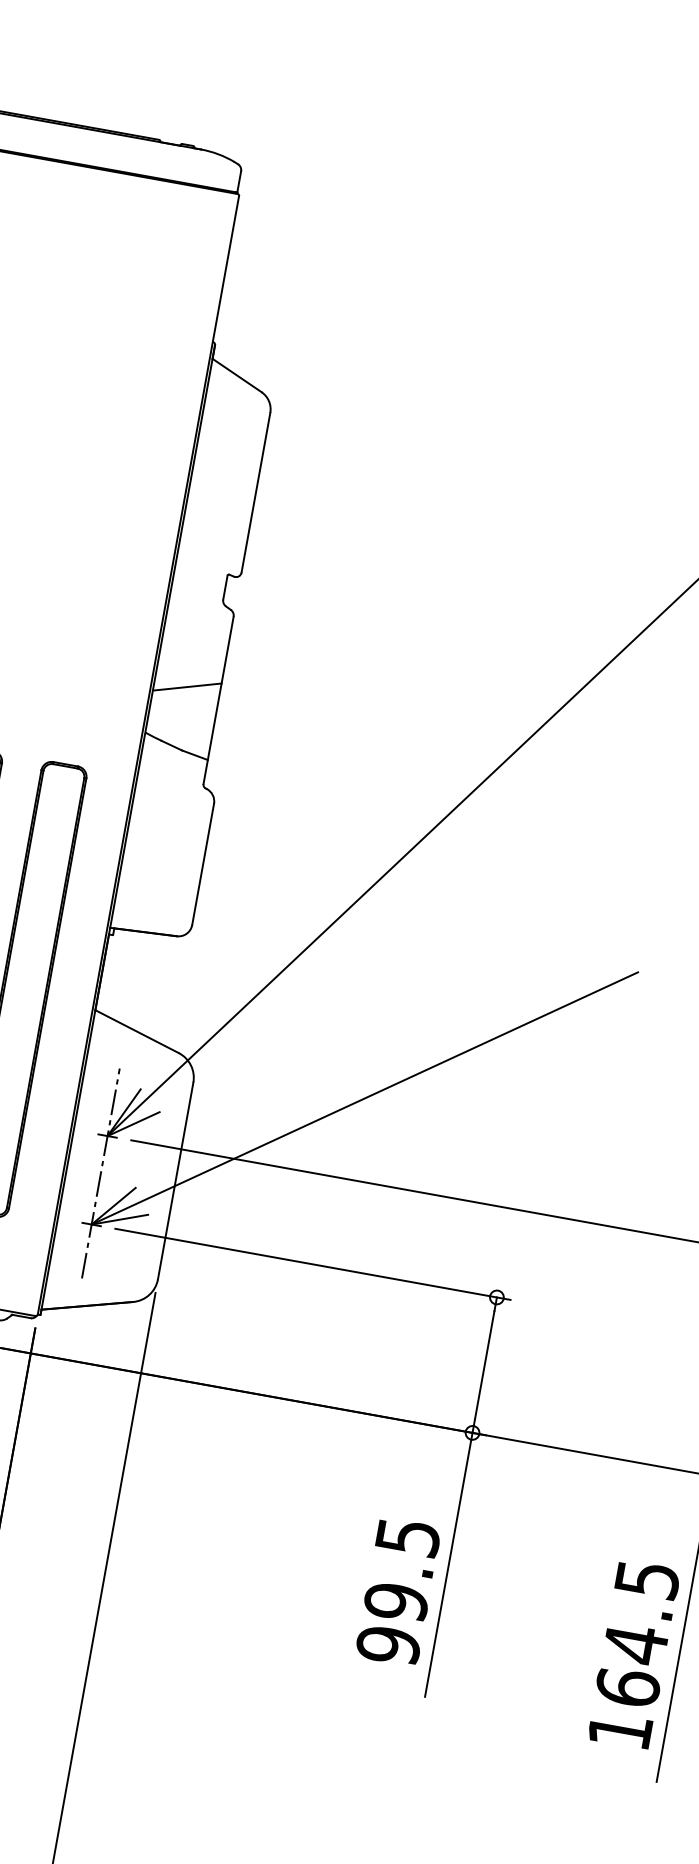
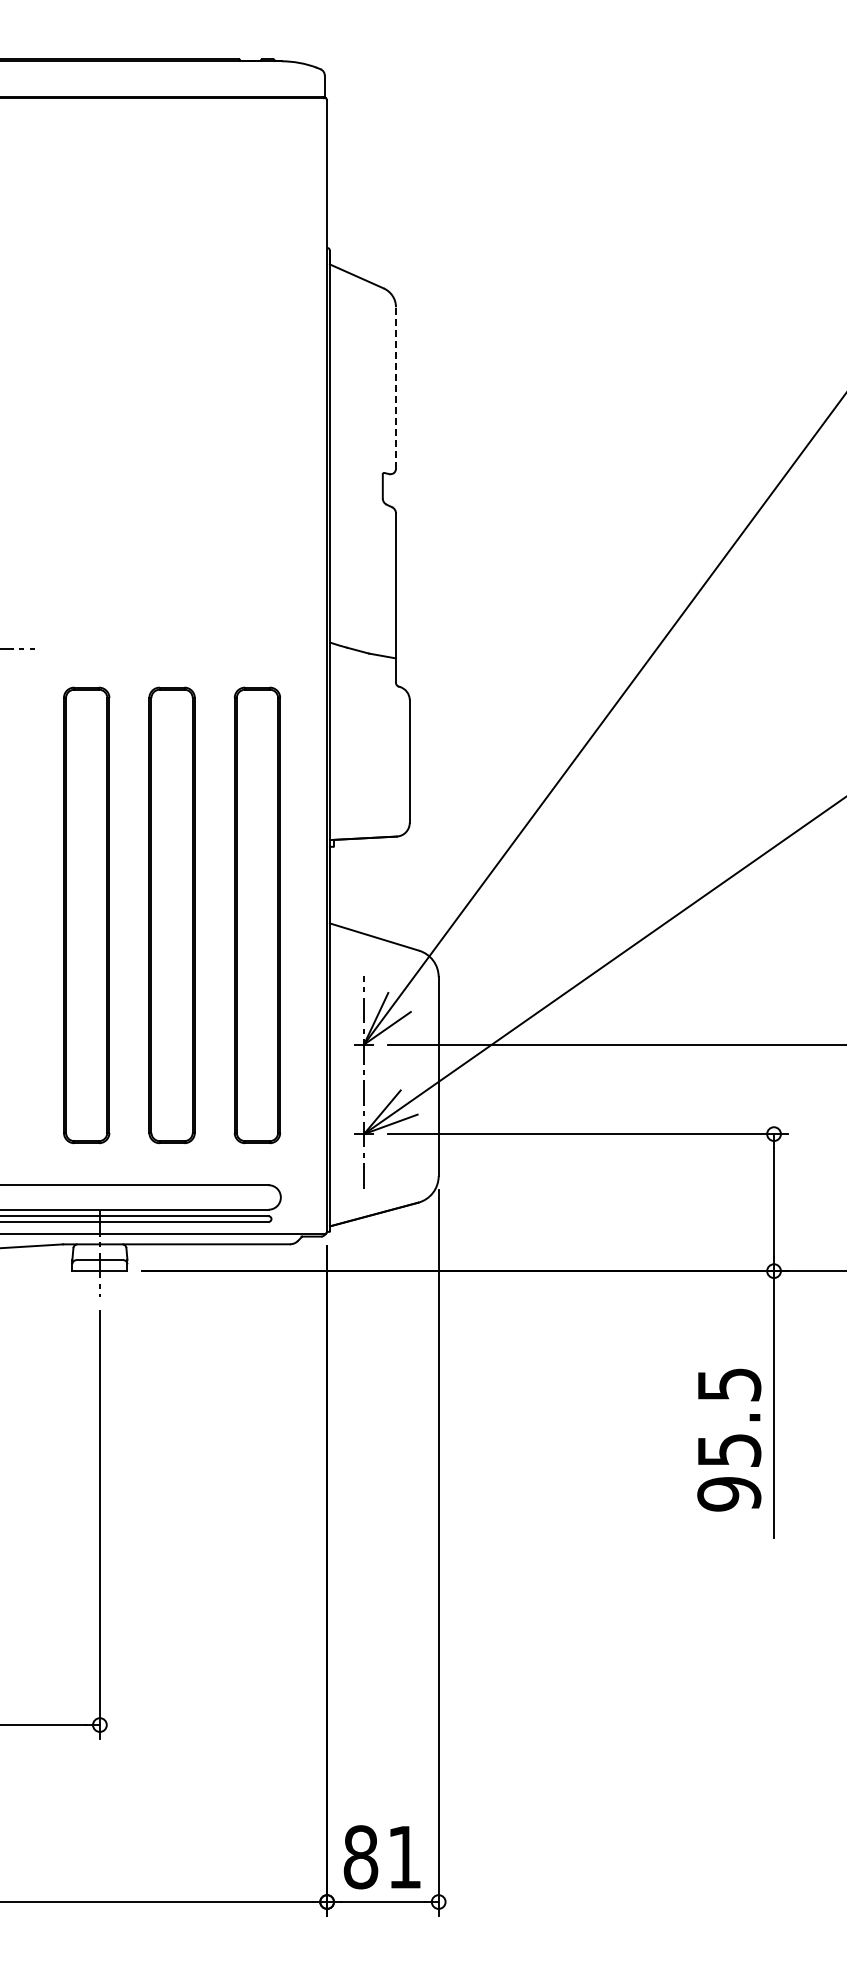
line: (256, 493) -> (396, 388), solid -> dashed
line: (186, 686) -> (362, 590), removed
text: (396, 1602) -> (729, 1450), 99.5 -> 95.5

